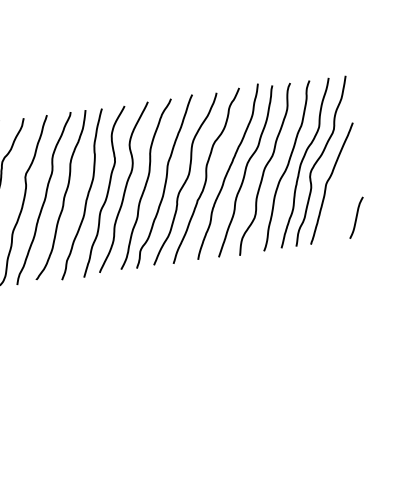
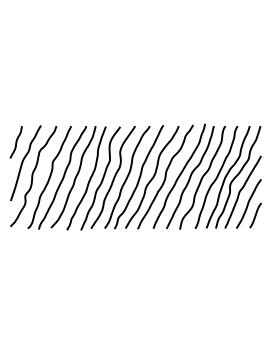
curve: (342, 200) -> (248, 203), added

